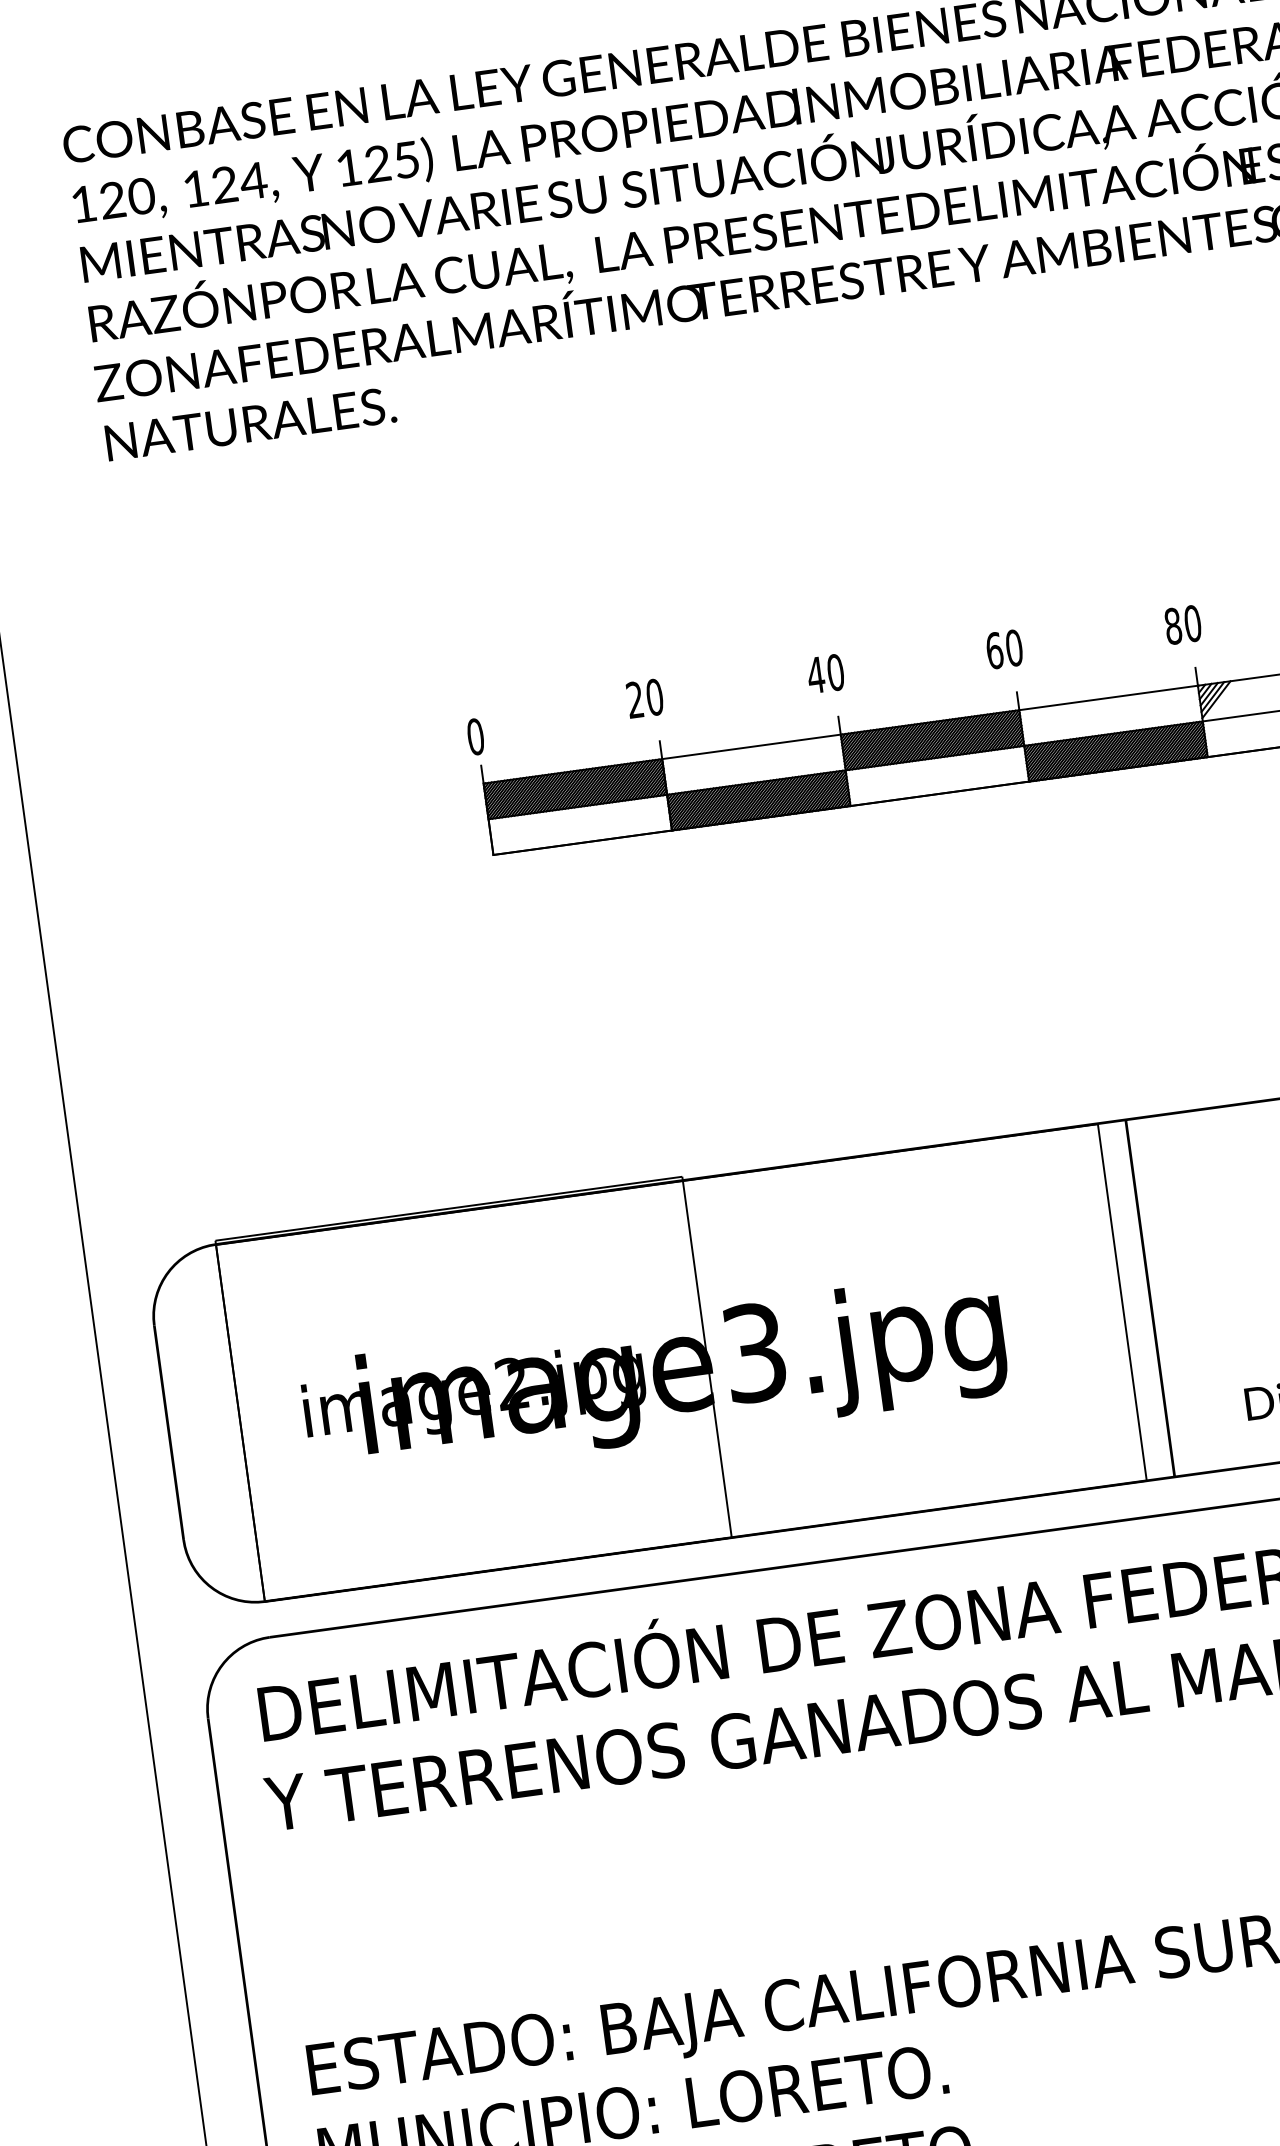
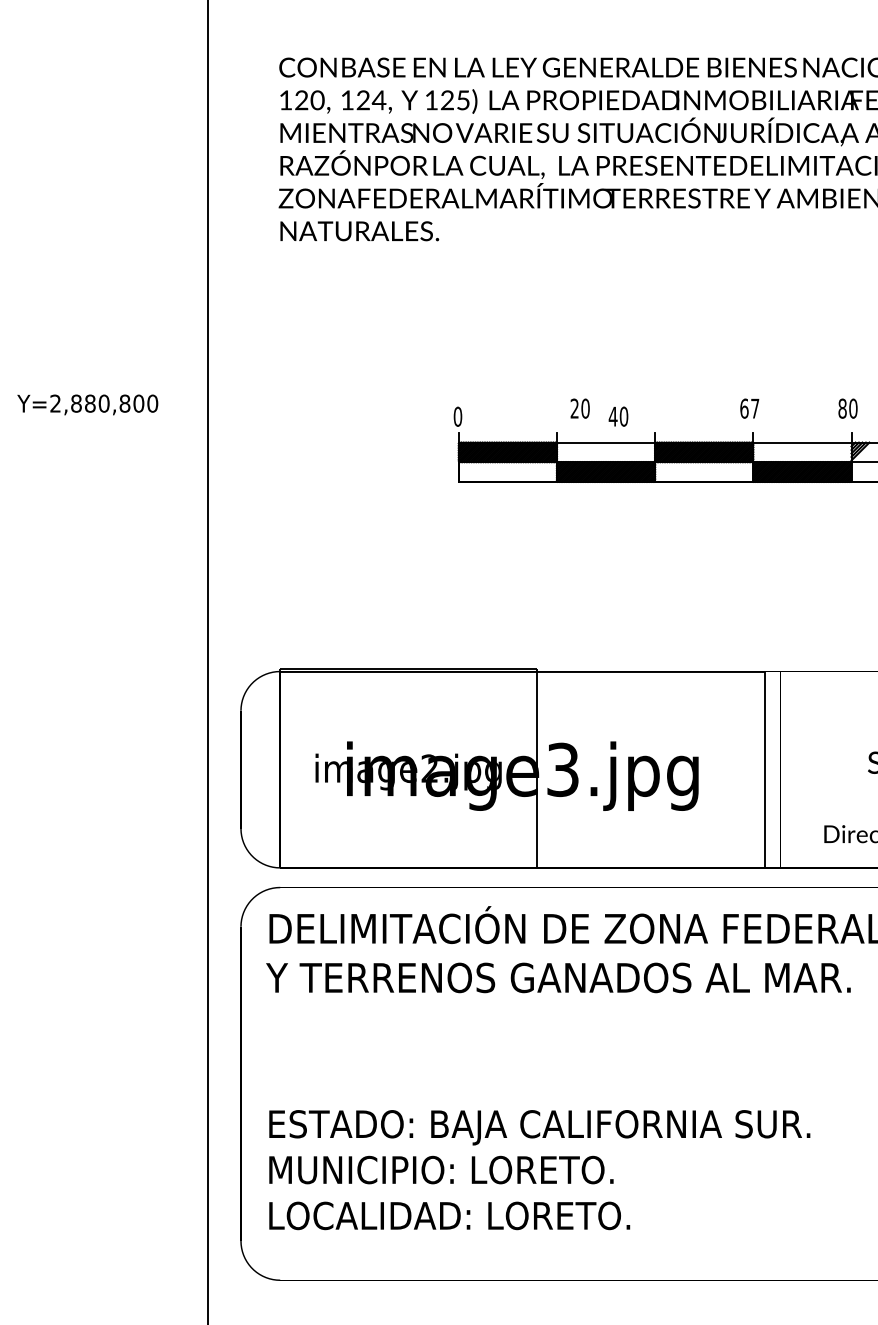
text: (1014, 647) -> (755, 408), 60 -> 67
text: (825, 673) -> (618, 416), moved
text: (643, 698) -> (579, 408), moved

